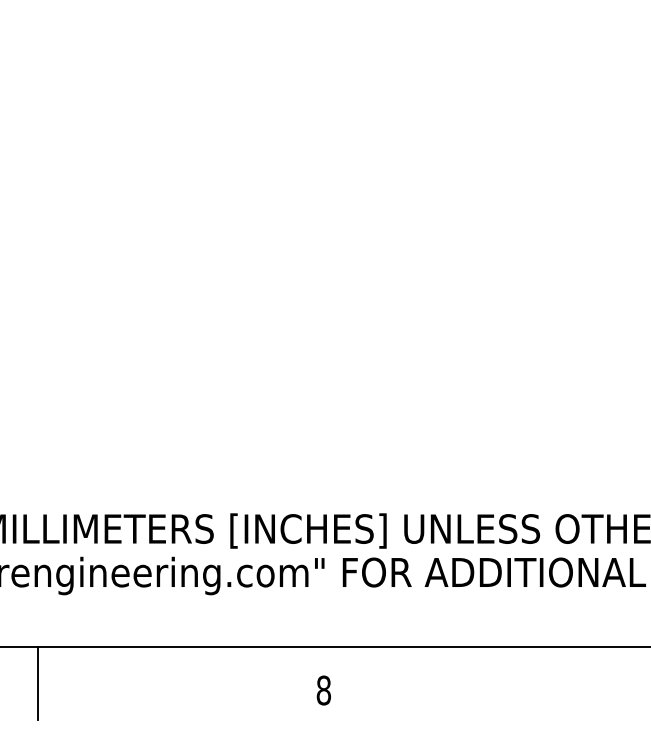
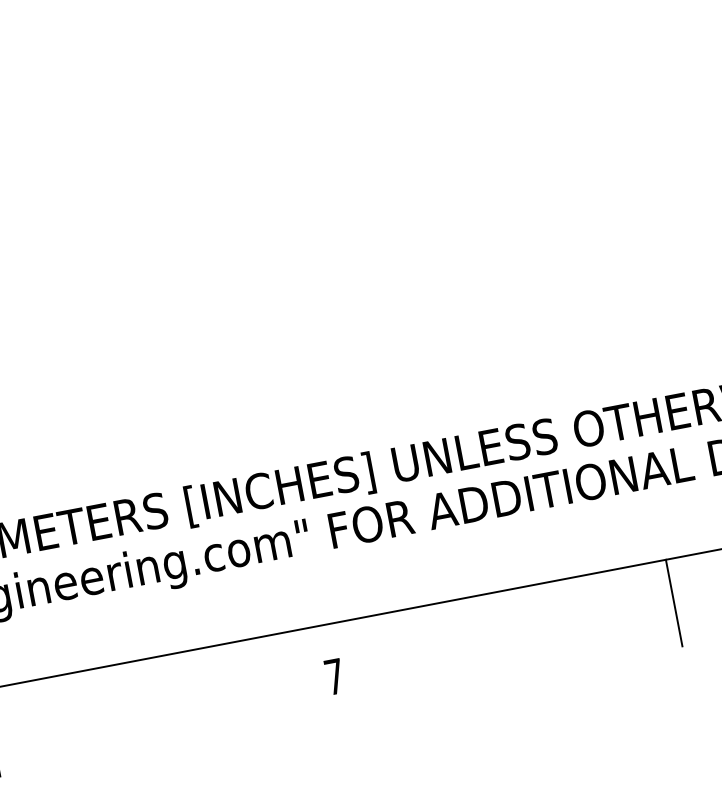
line: (609, 683) -> (674, 603), added
text: (323, 690) -> (334, 676), 8 -> 7

